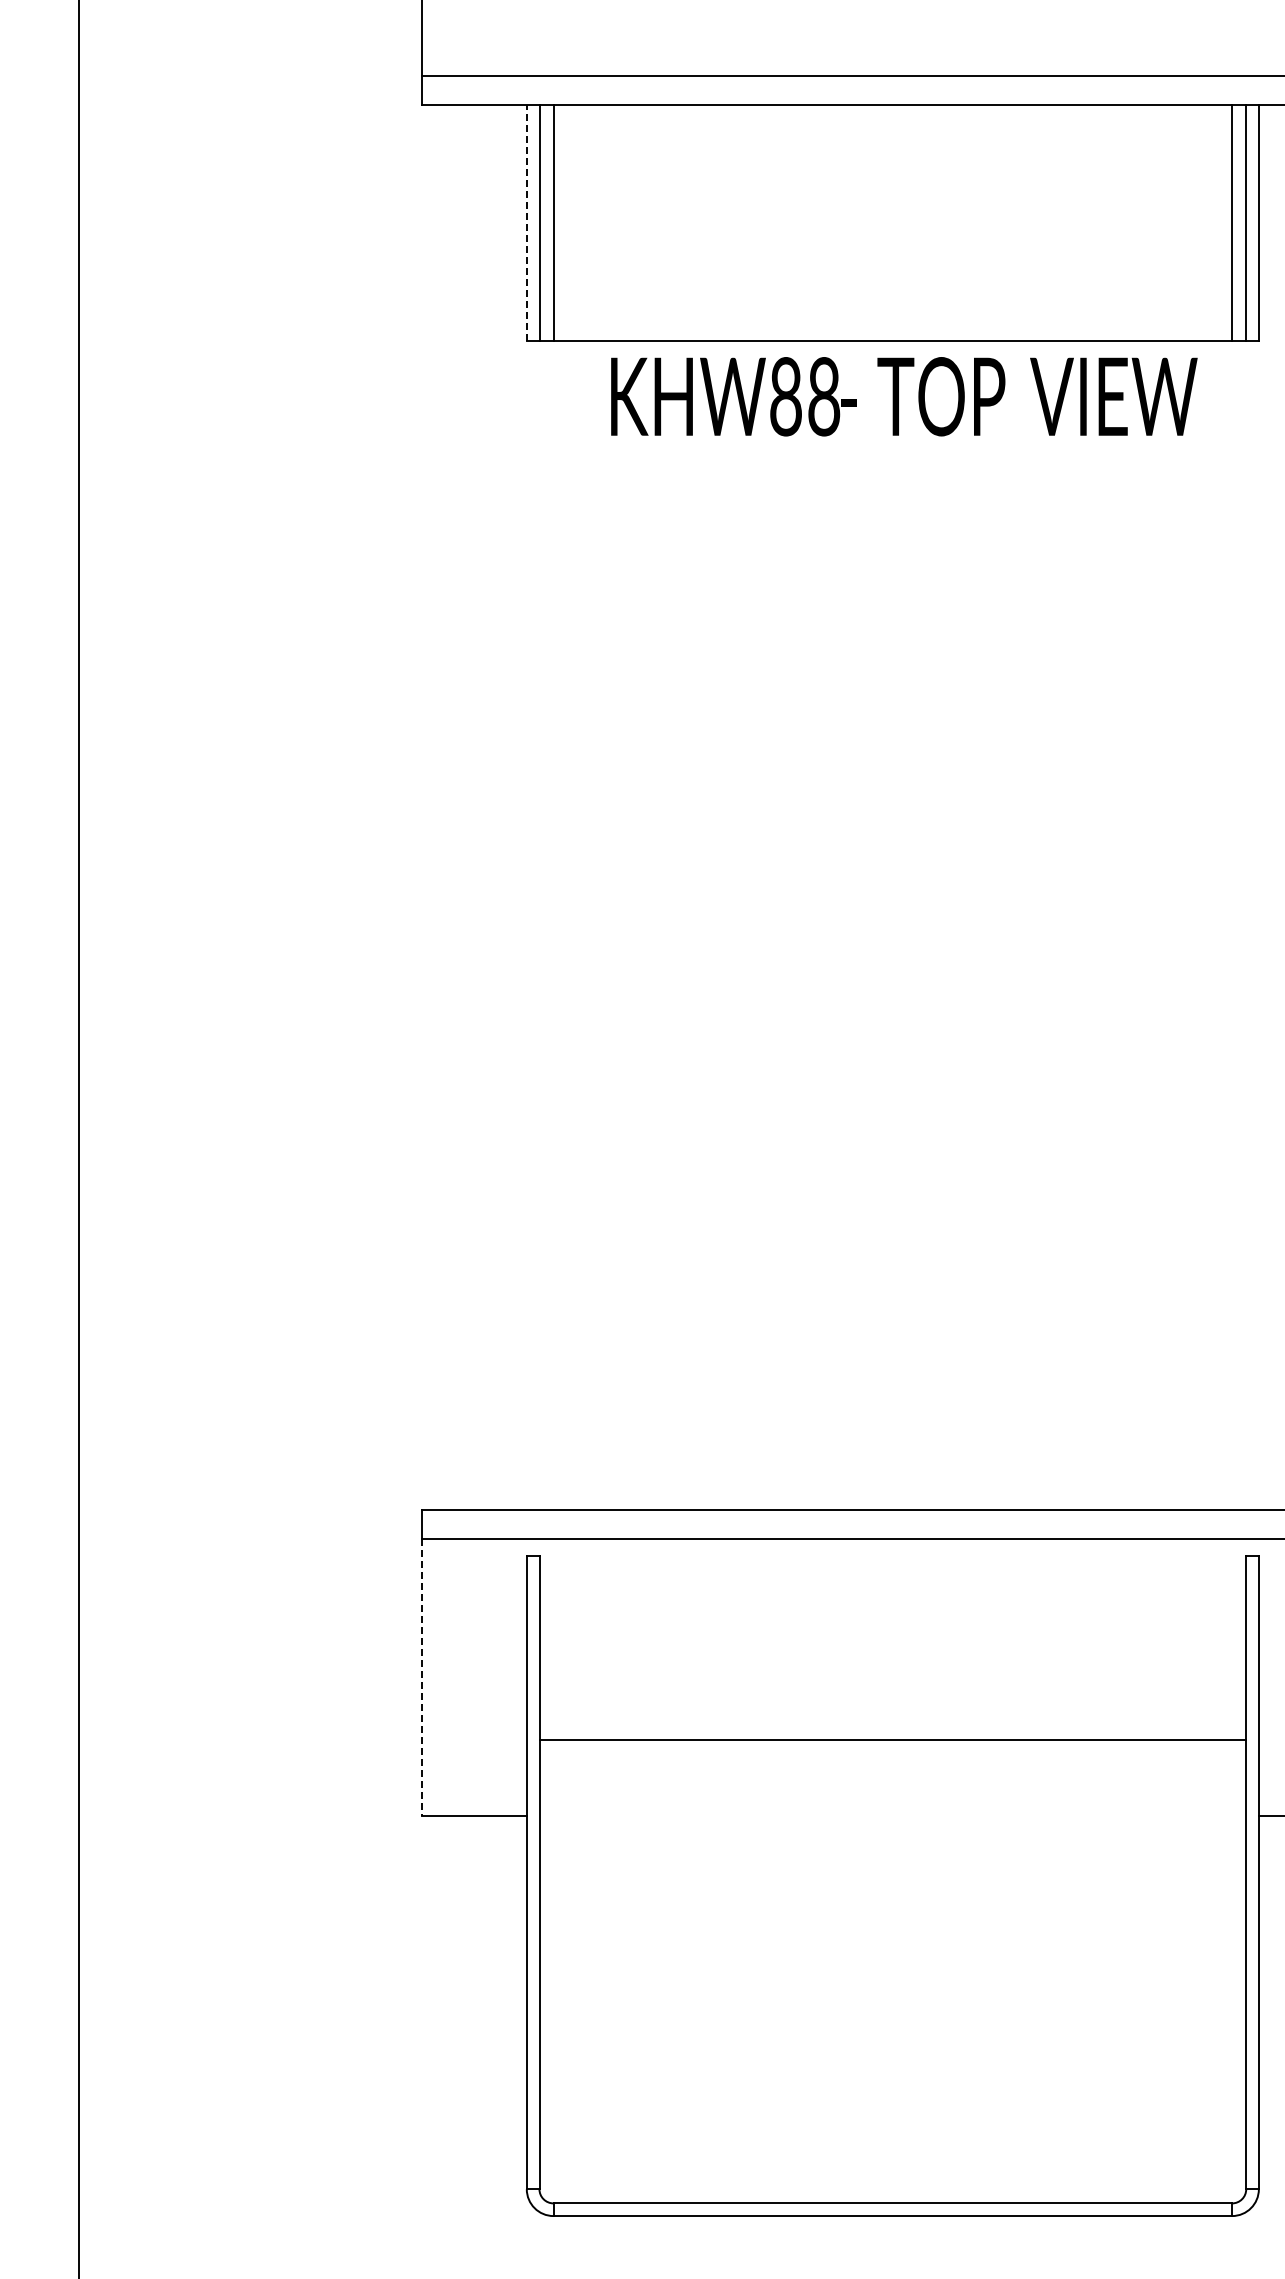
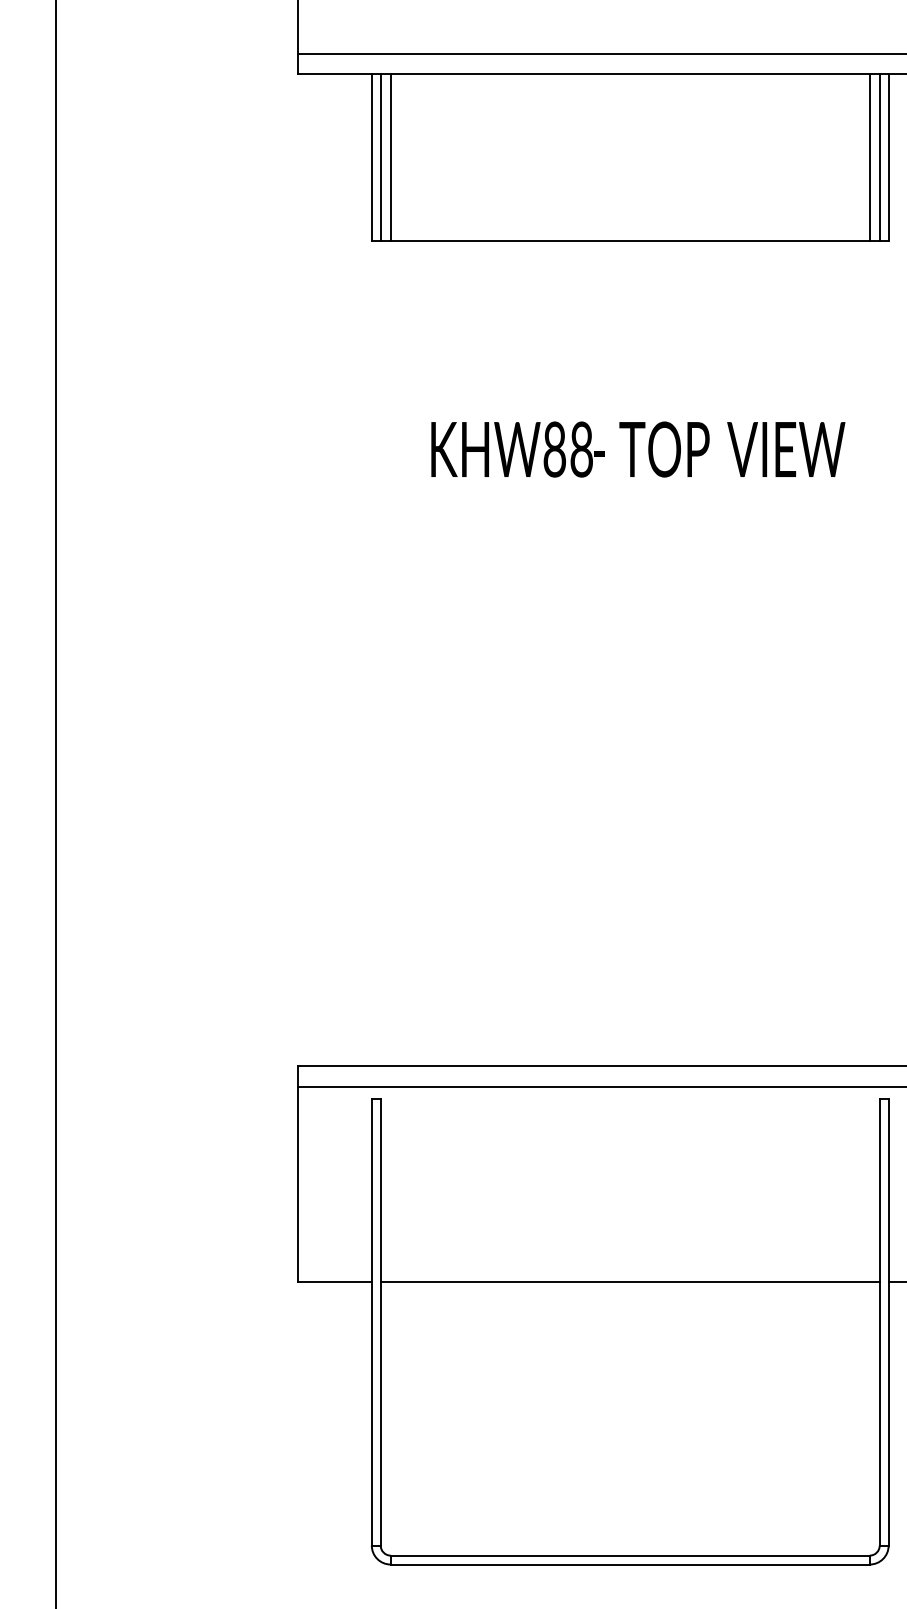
line: (526, 222) -> (371, 157), dashed -> solid
text: (904, 396) -> (638, 449), moved
line: (421, 1677) -> (297, 1184), dashed -> solid
line: (892, 1740) -> (630, 1282), moved

